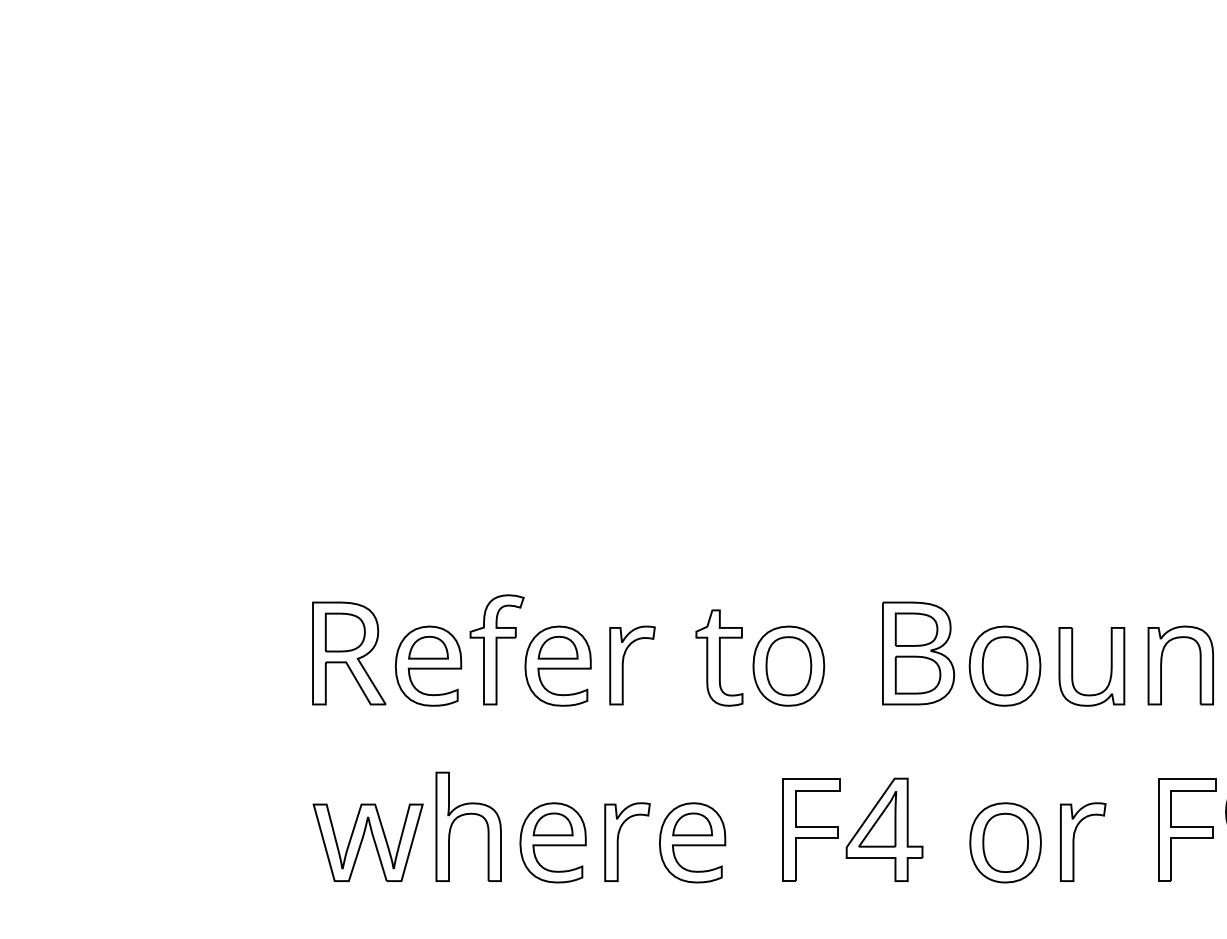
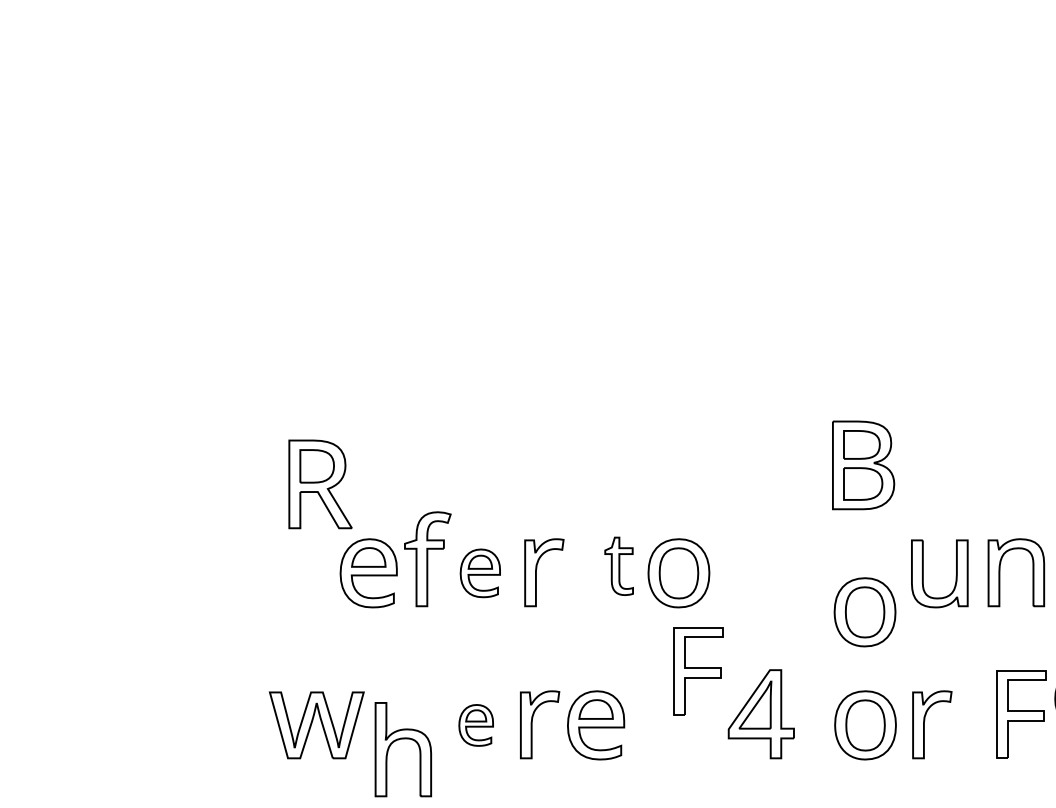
part: (349, 653) -> (320, 484), moved
part: (918, 653) -> (863, 465), moved
part: (718, 658) -> (618, 566), size x0.7
part: (558, 666) -> (480, 573), size x0.7
part: (1004, 666) -> (864, 612), moved
part: (463, 816) -> (398, 740), moved
part: (811, 830) -> (698, 671), moved
part: (553, 842) -> (476, 725), size x0.6

